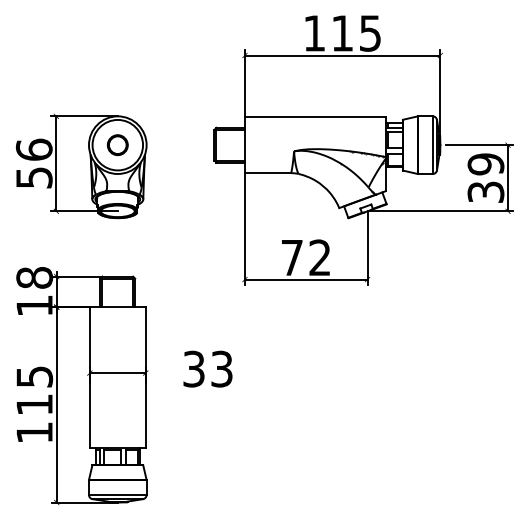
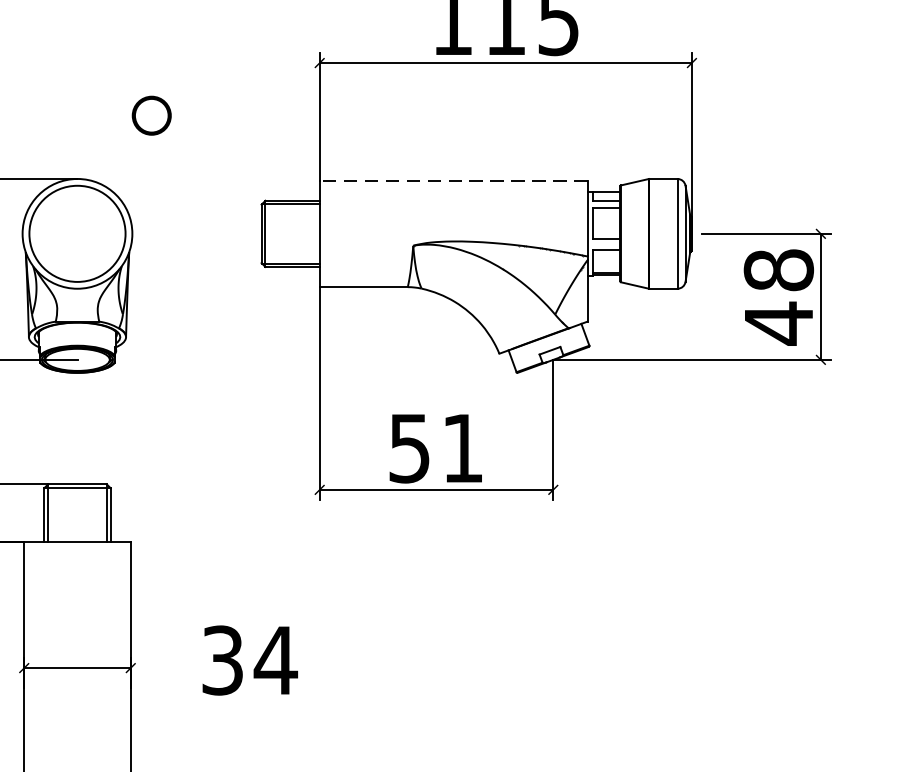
line: (314, 117) -> (452, 181), solid -> dashed
part: (117, 145) -> (151, 116), moved
text: (485, 178) -> (777, 297), 39 -> 48
text: (305, 257) -> (435, 447), 72 -> 51
text: (221, 368) -> (275, 659), 33 -> 34

